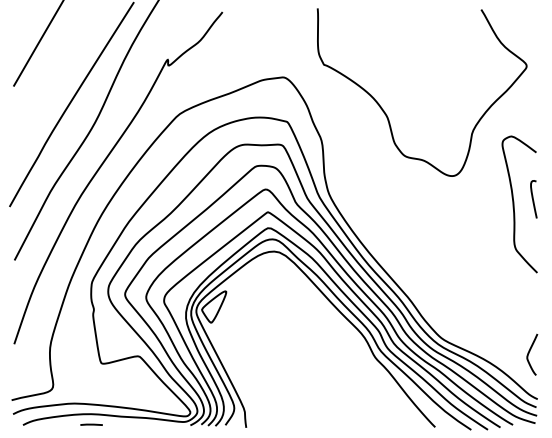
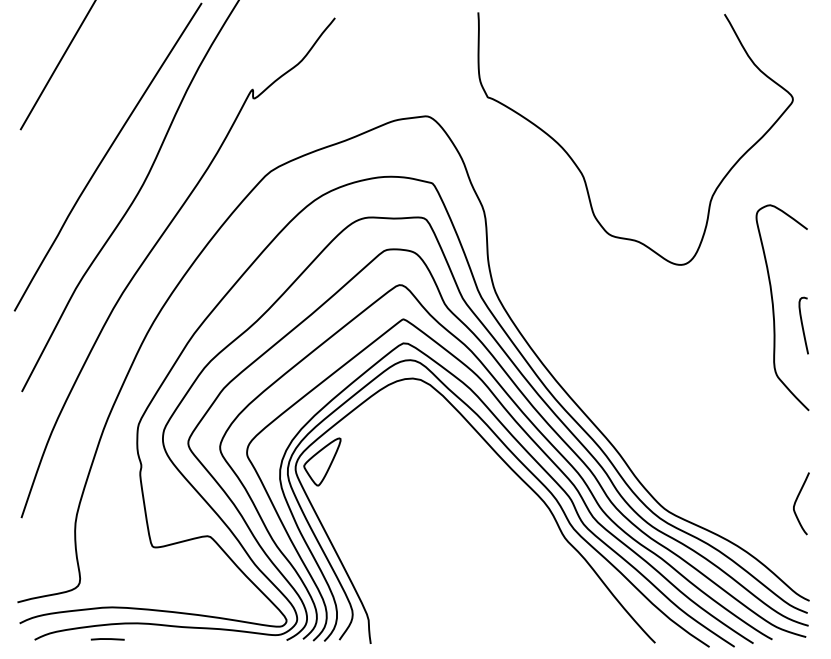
curve: (533, 199) -> (803, 325), moved
curve: (529, 353) -> (797, 501), moved
line: (91, 424) -> (107, 638), moved

